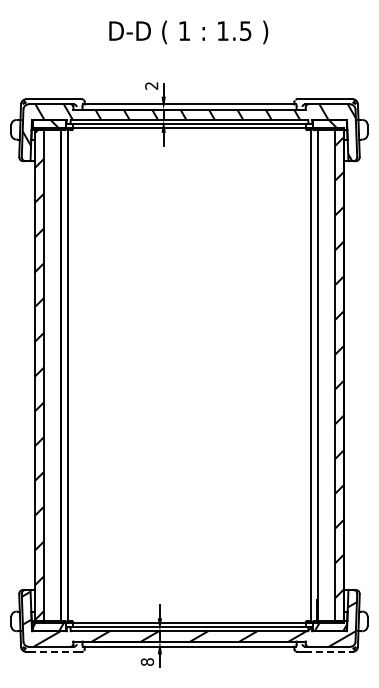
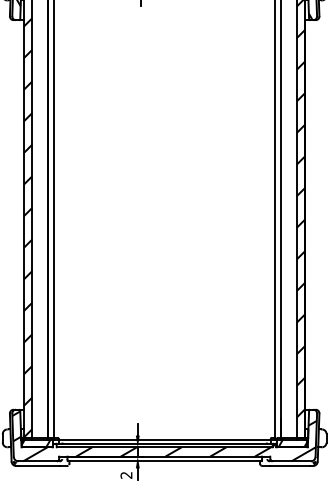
line: (51, 651) -> (39, 465), dashed -> solid
line: (327, 651) -> (290, 465), dashed -> solid
text: (147, 661) -> (126, 474), 8 -> 2

